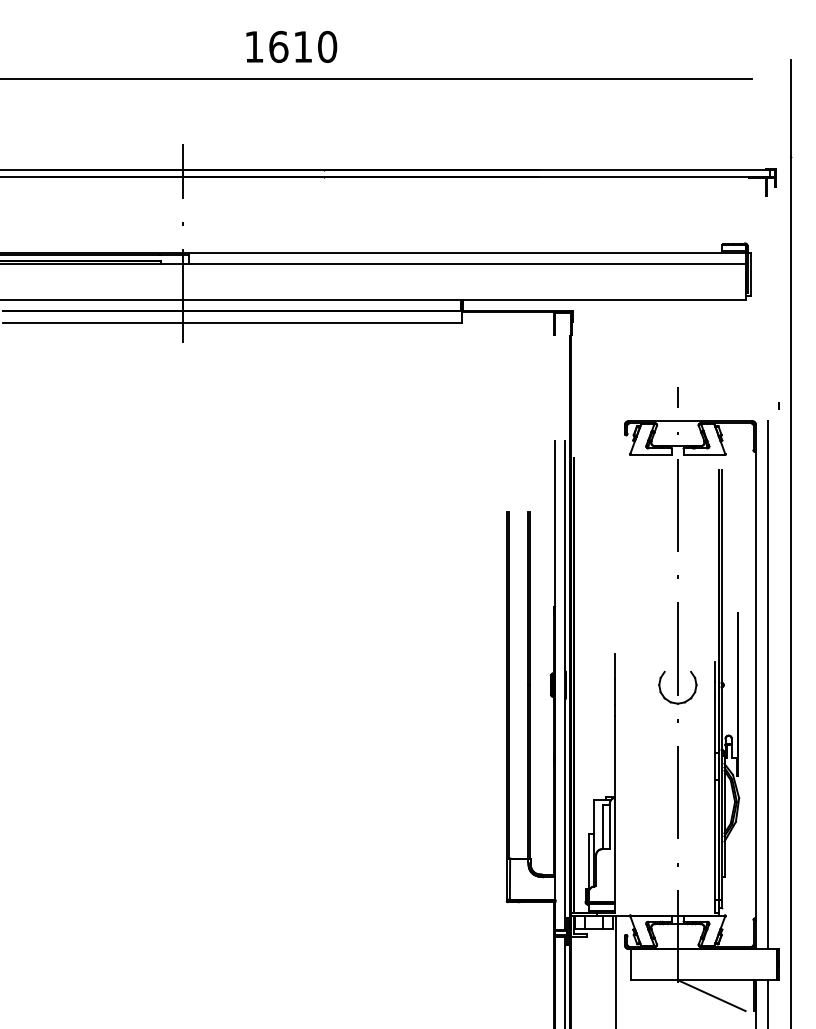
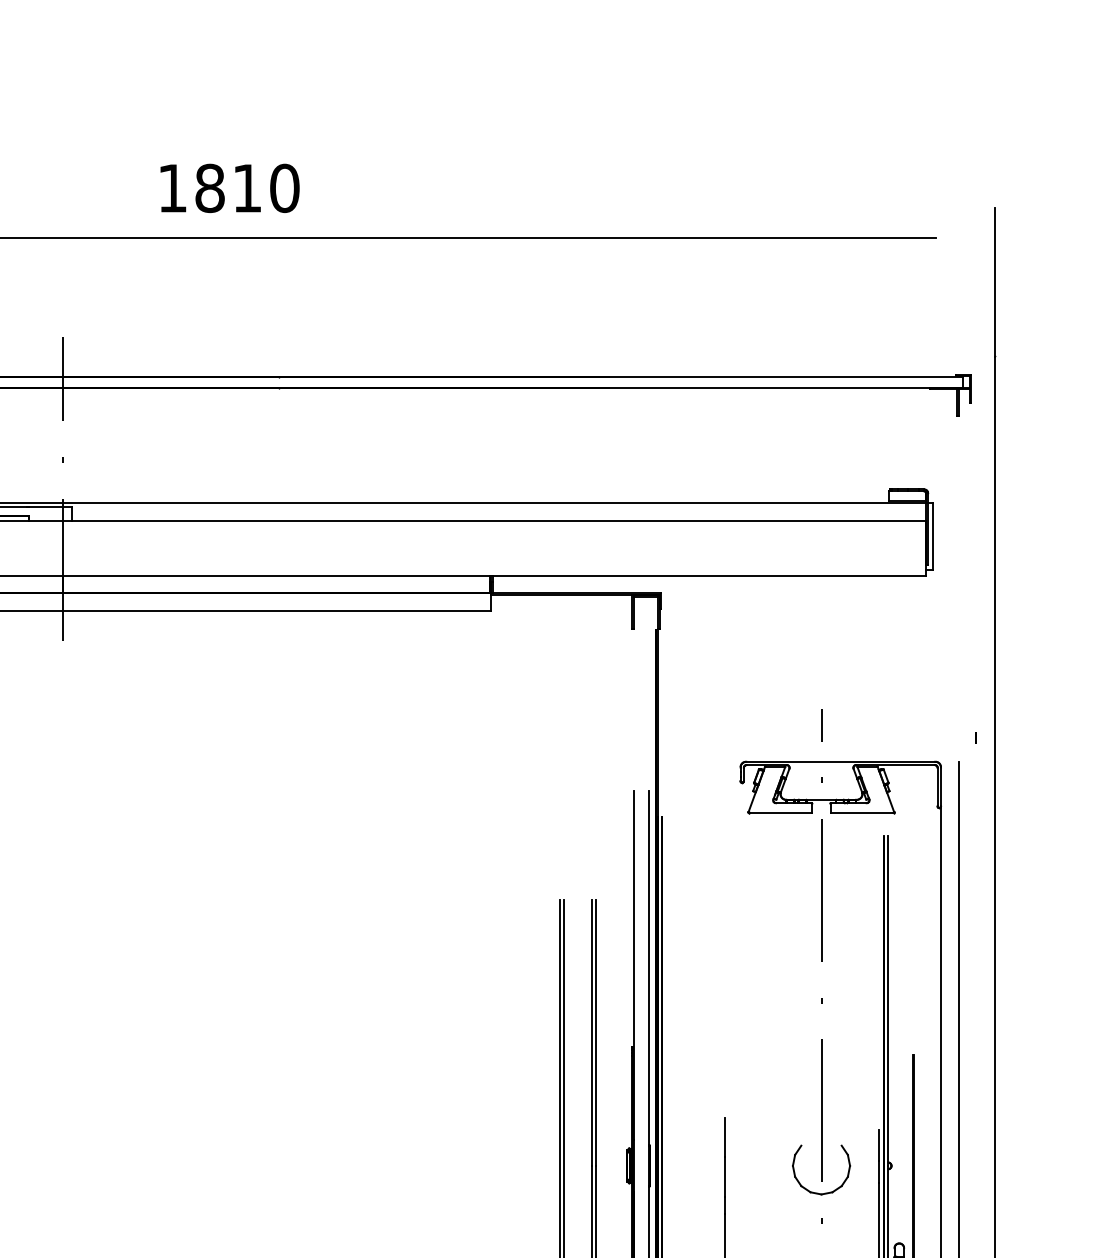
text: (278, 46) -> (209, 187), 1610 -> 1810

